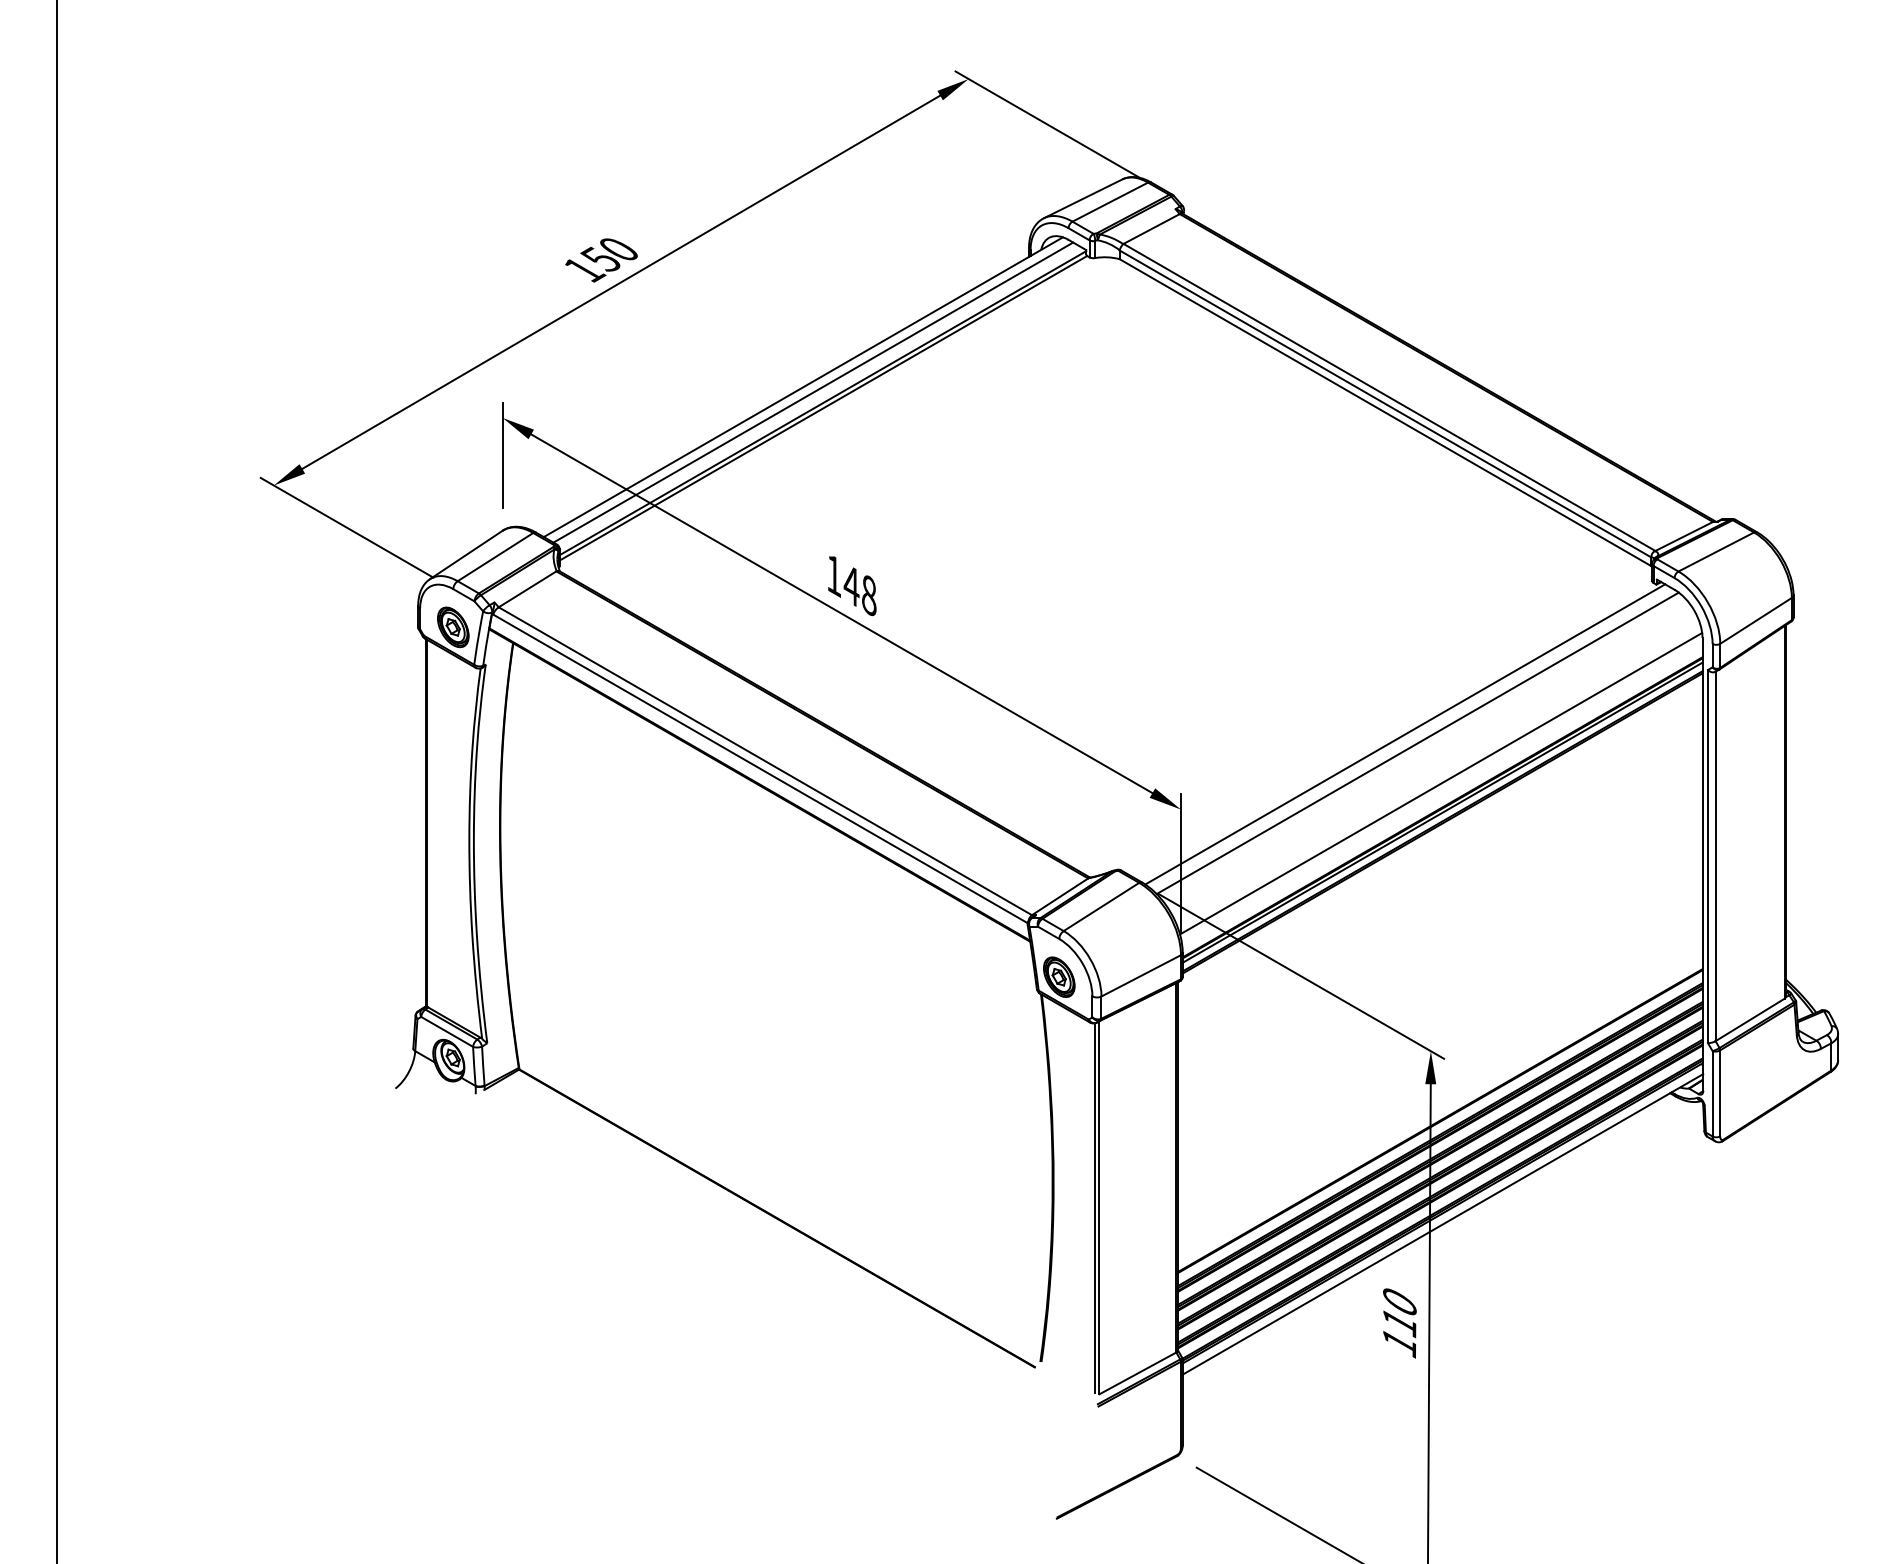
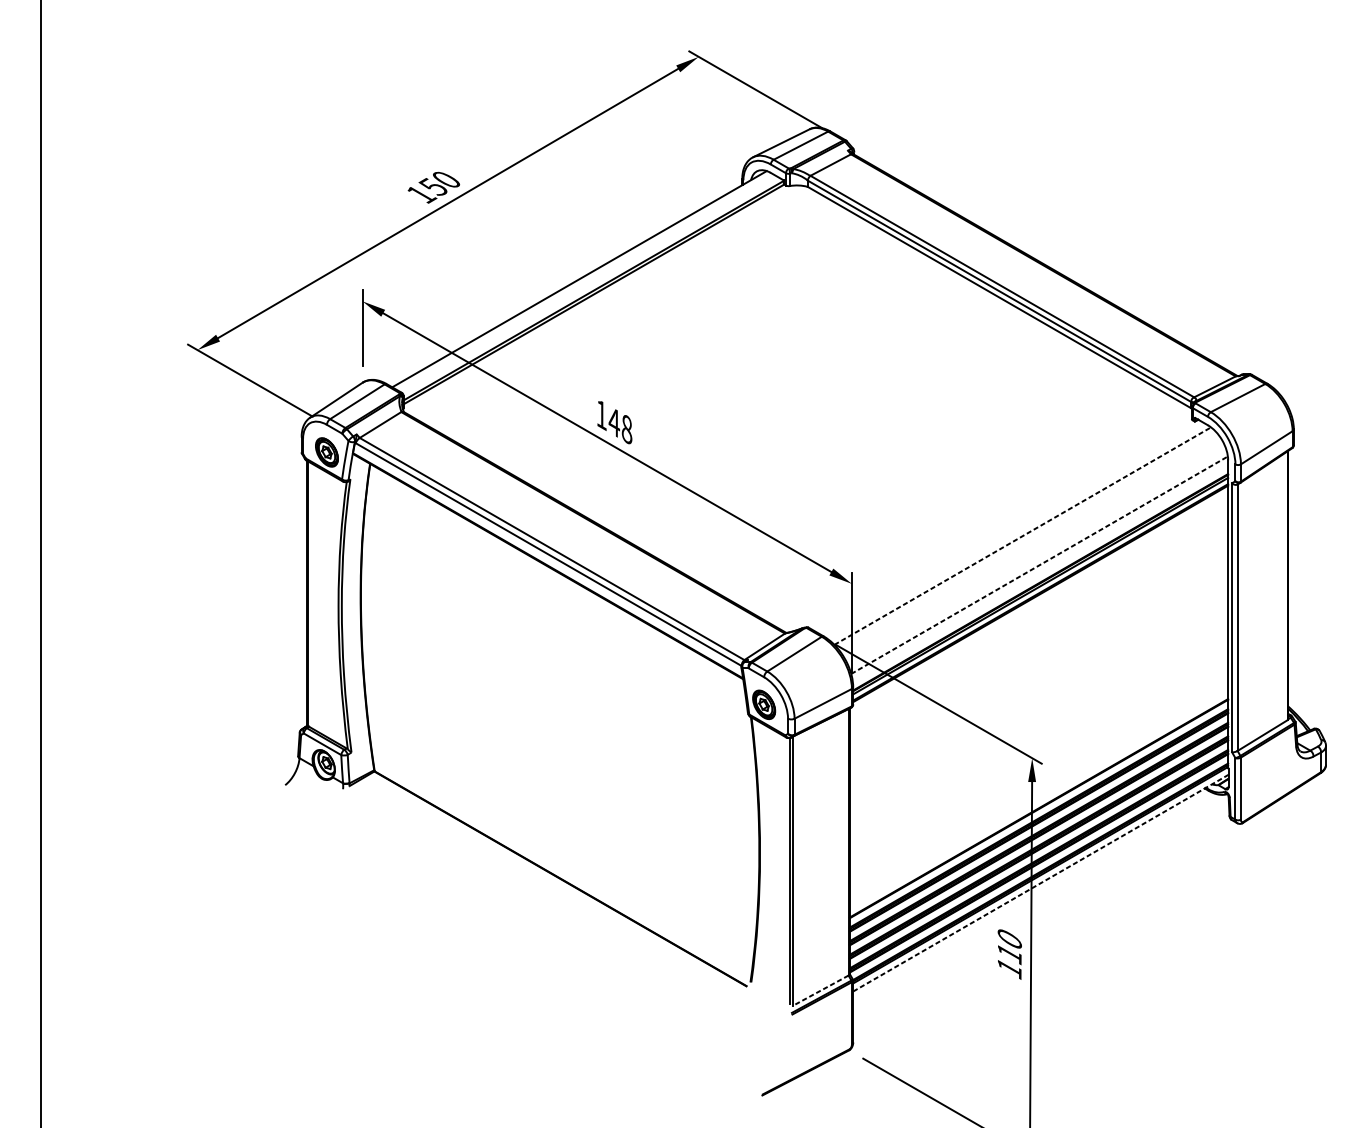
line: (813, 392) -> (586, 283), removed
line: (1405, 734) -> (1013, 529), removed
line: (1418, 743) -> (1023, 536), solid -> dashed
line: (1441, 783) -> (1039, 565), solid -> dashed
line: (1443, 1224) -> (1041, 883), solid -> dashed
line: (1137, 1373) -> (820, 990), solid -> dashed

